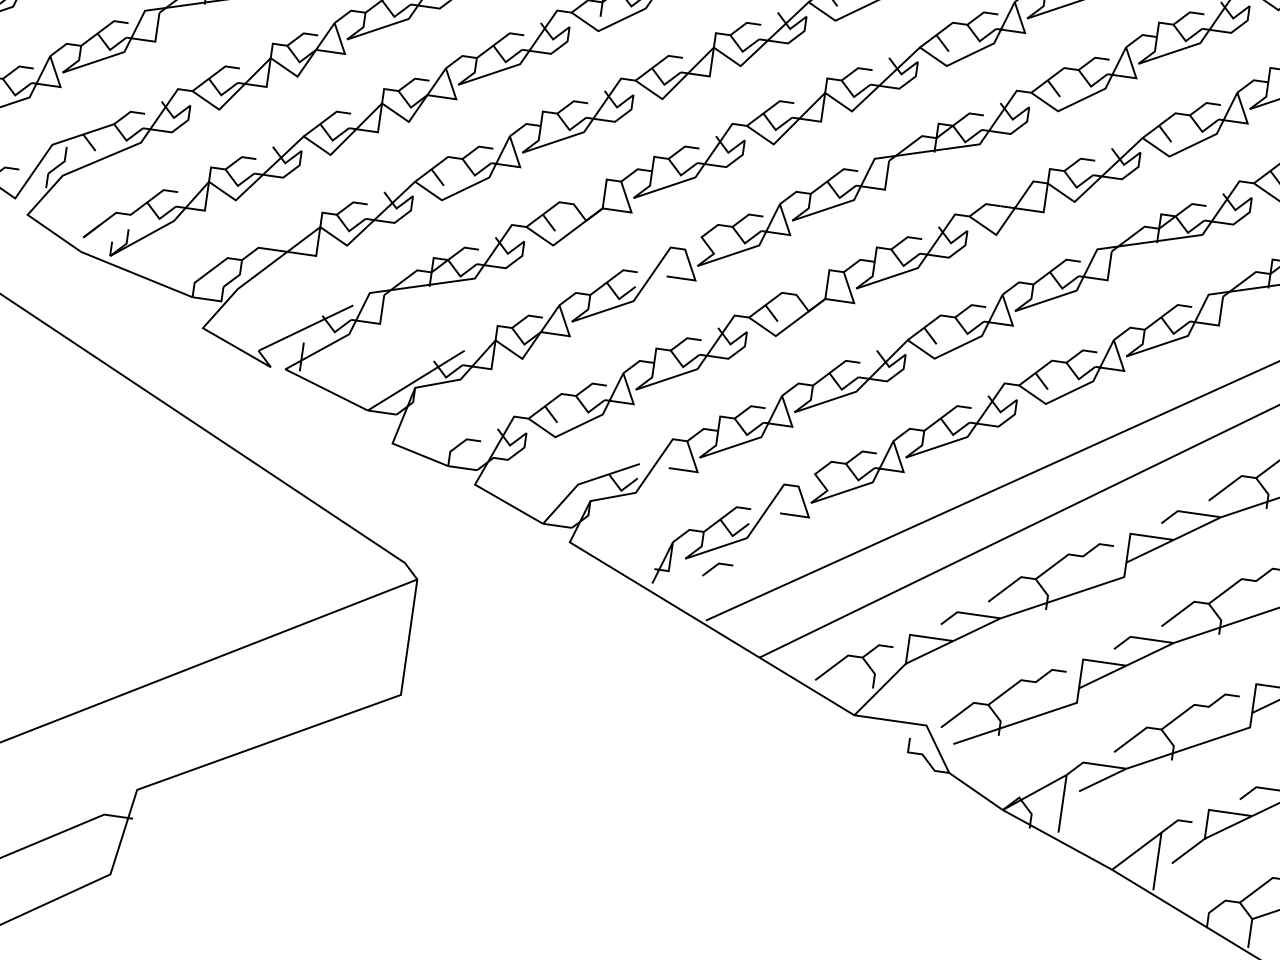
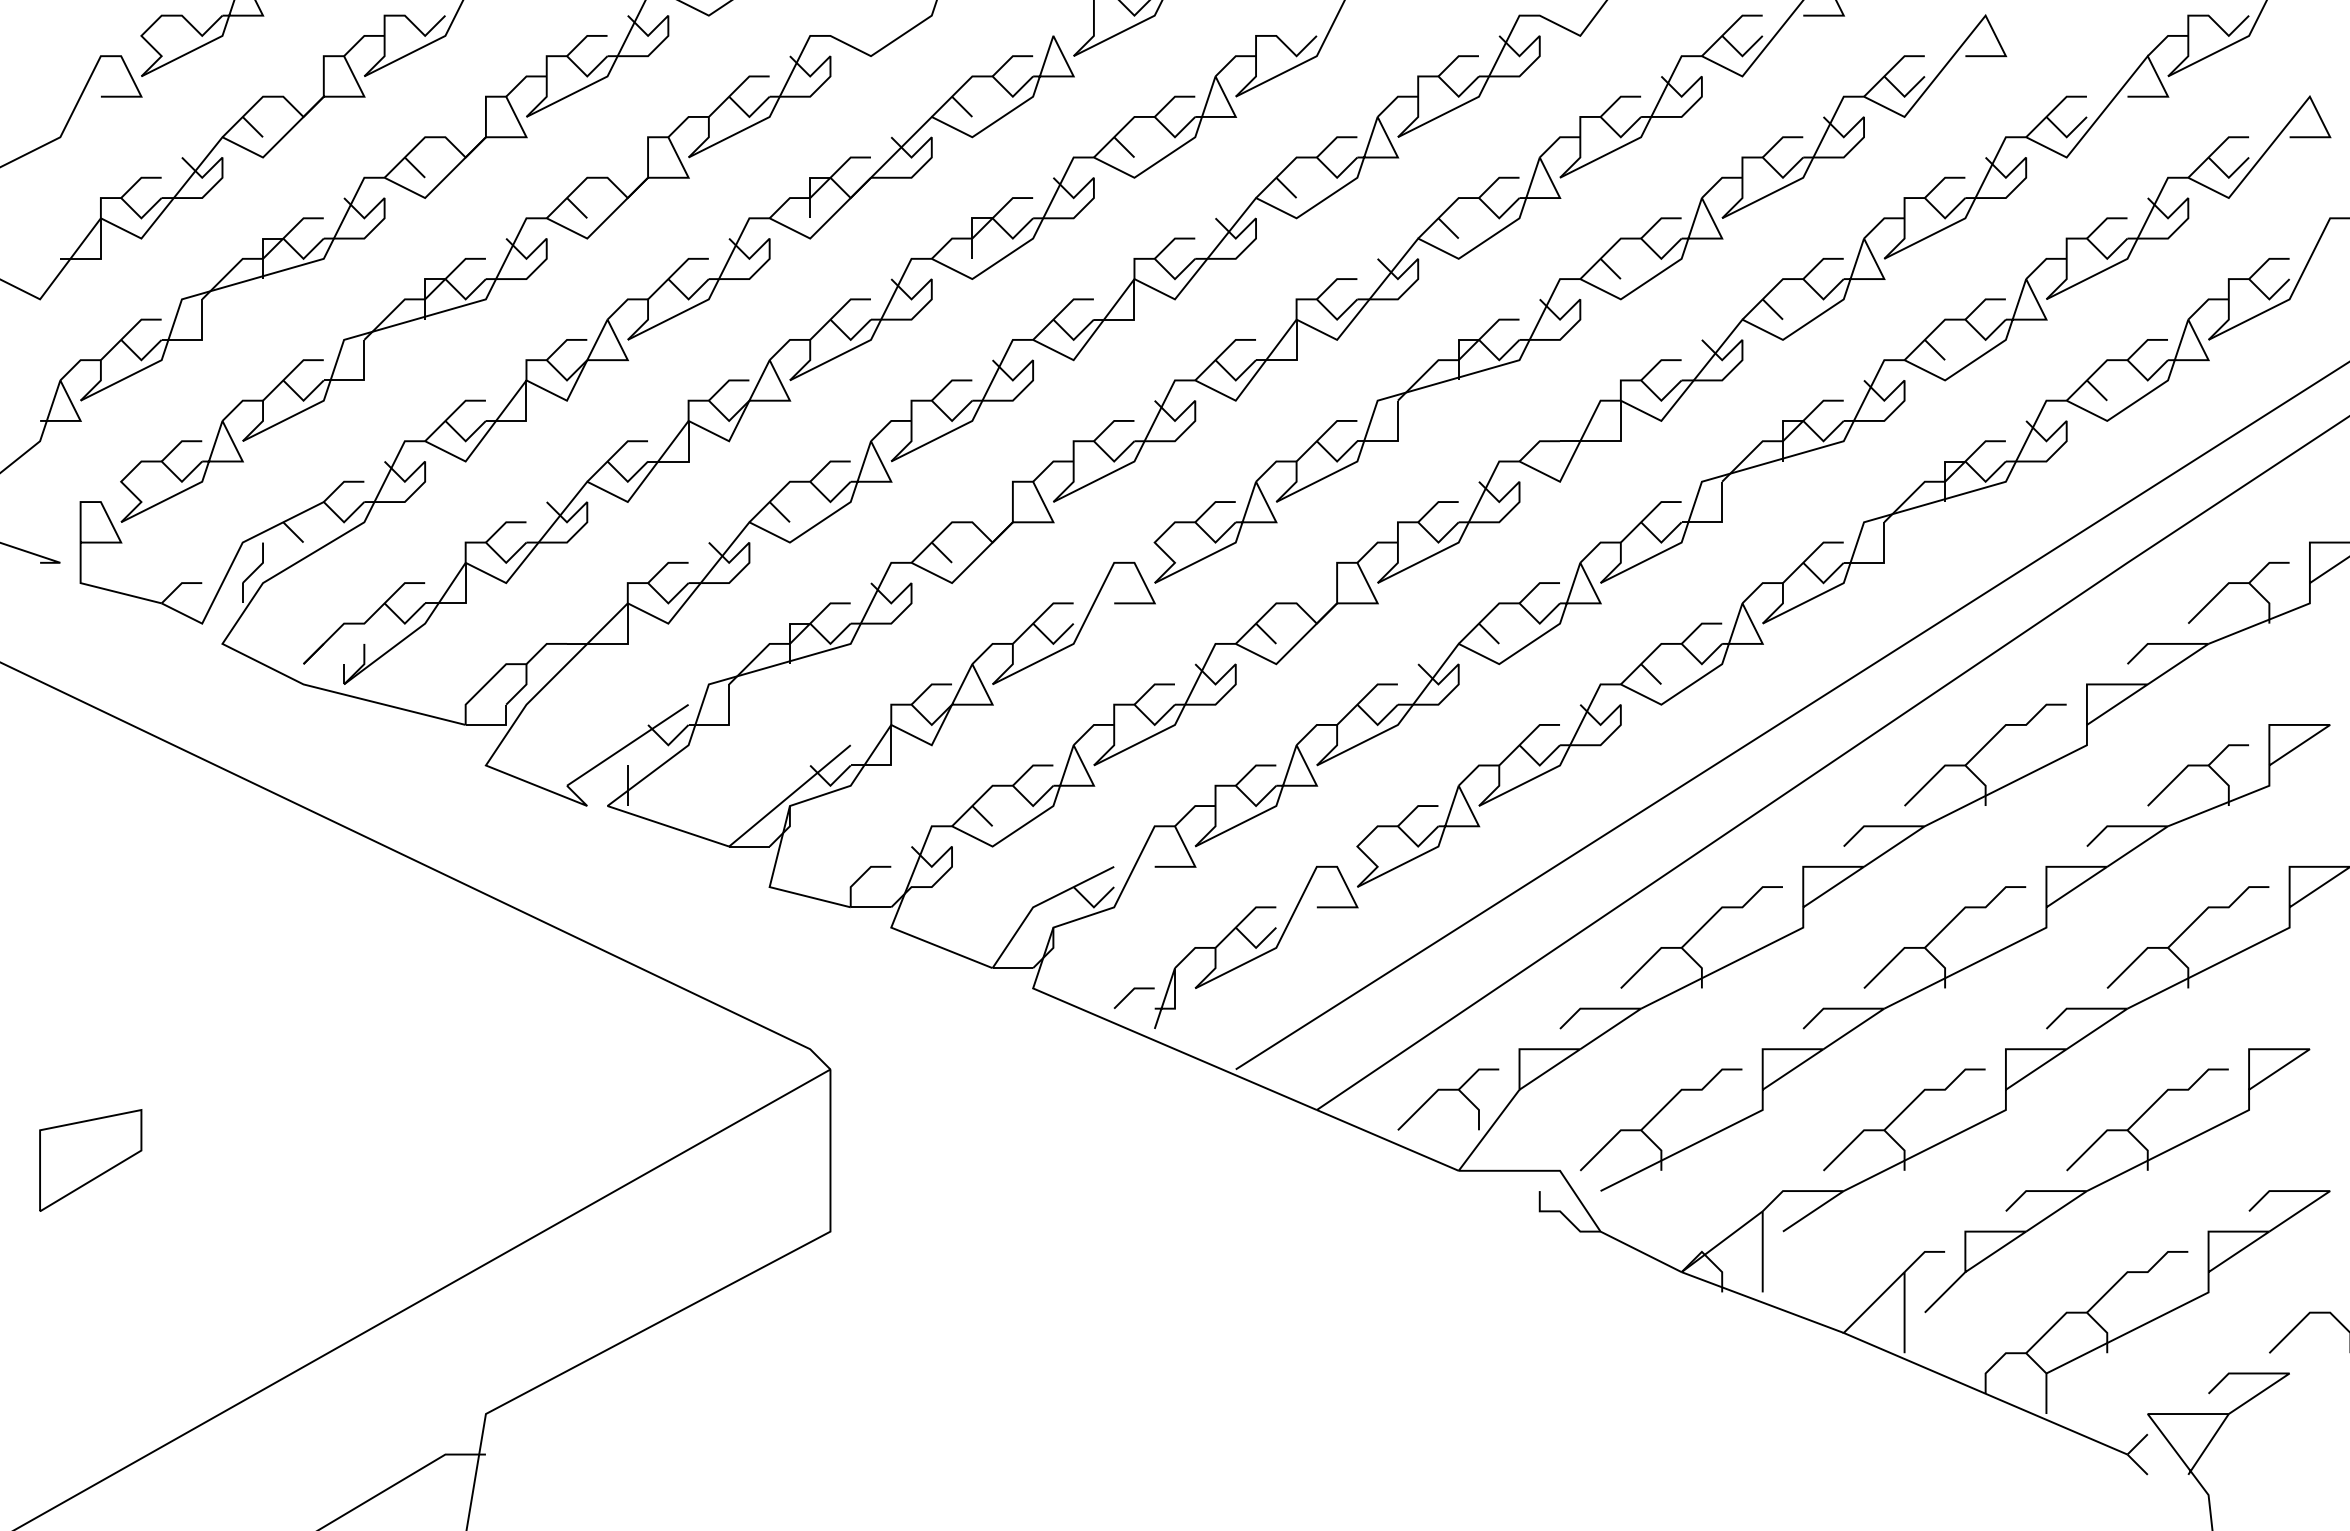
line: (715, 566) -> (1130, 993), moved

